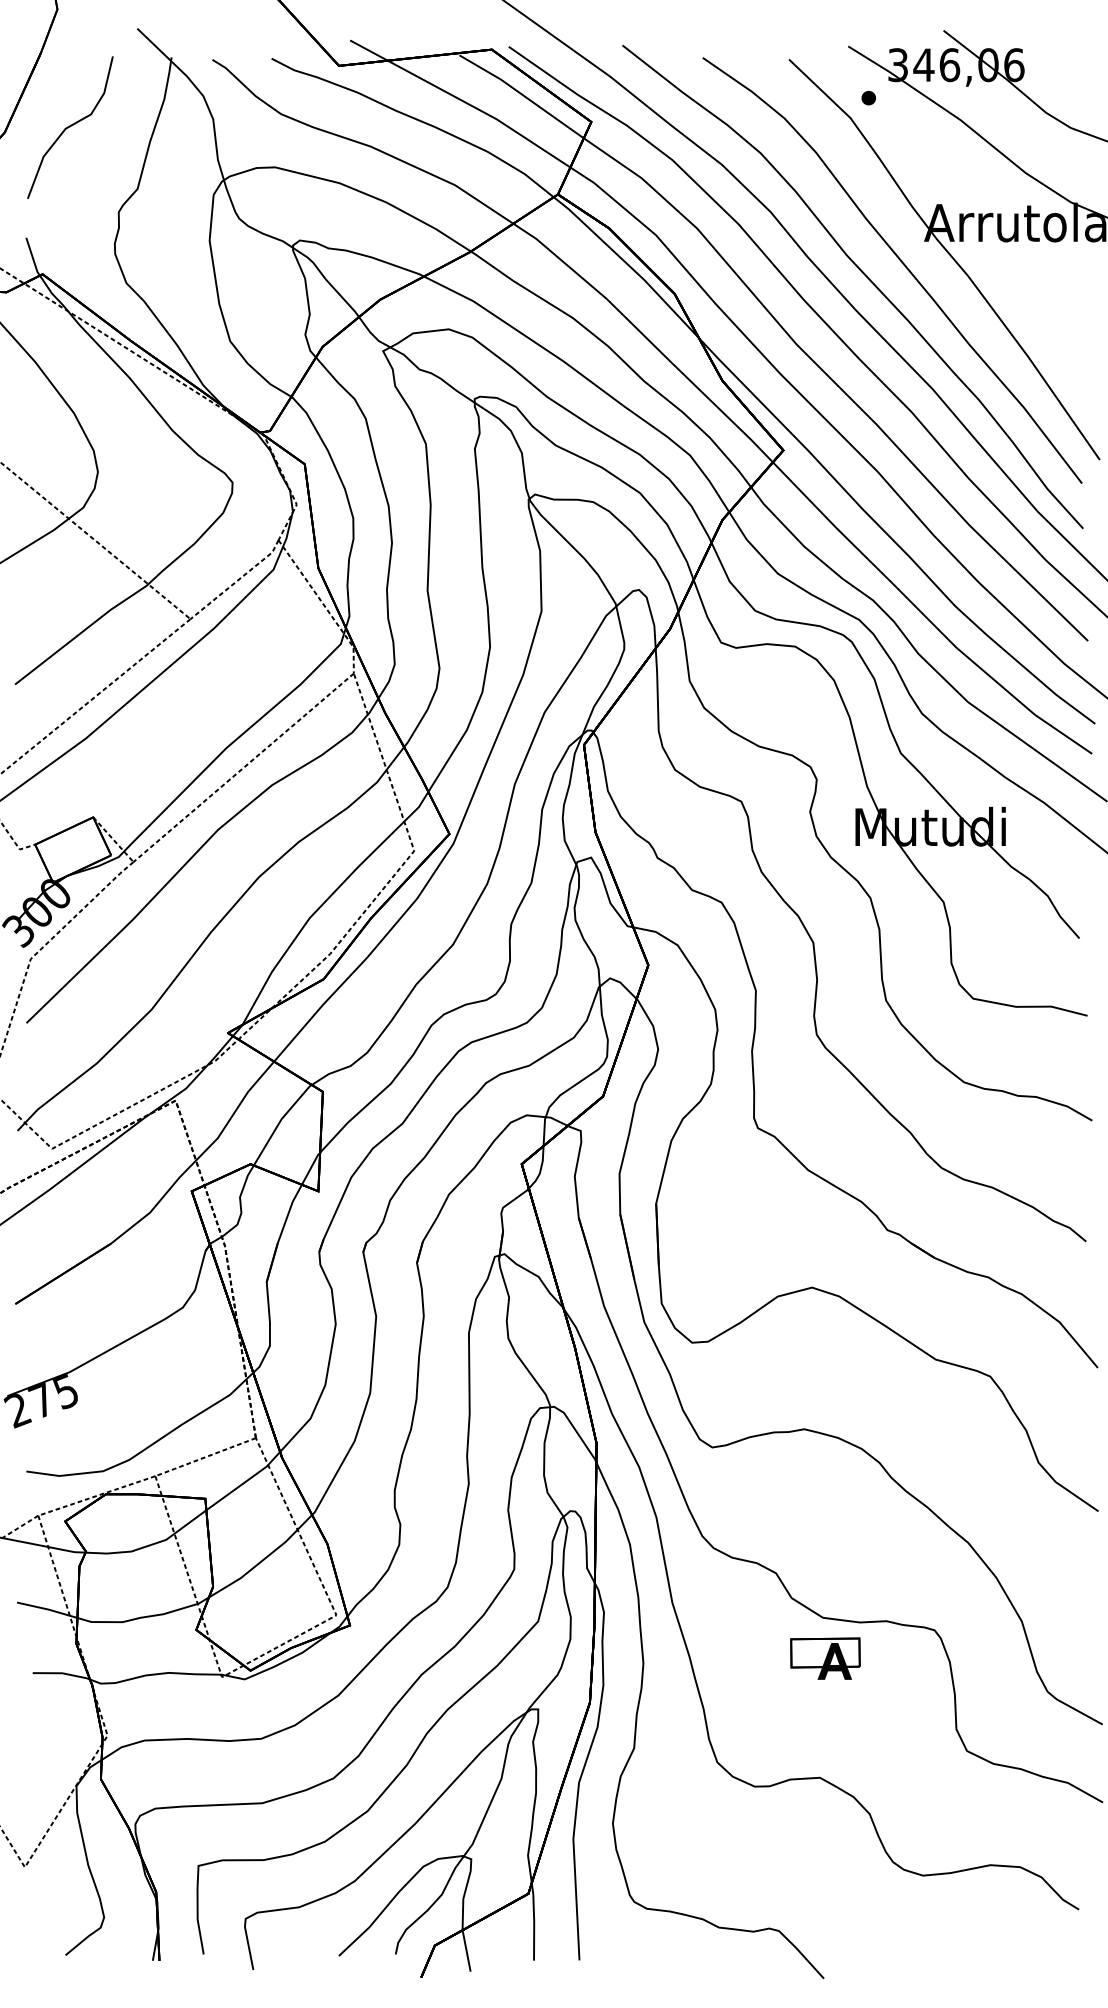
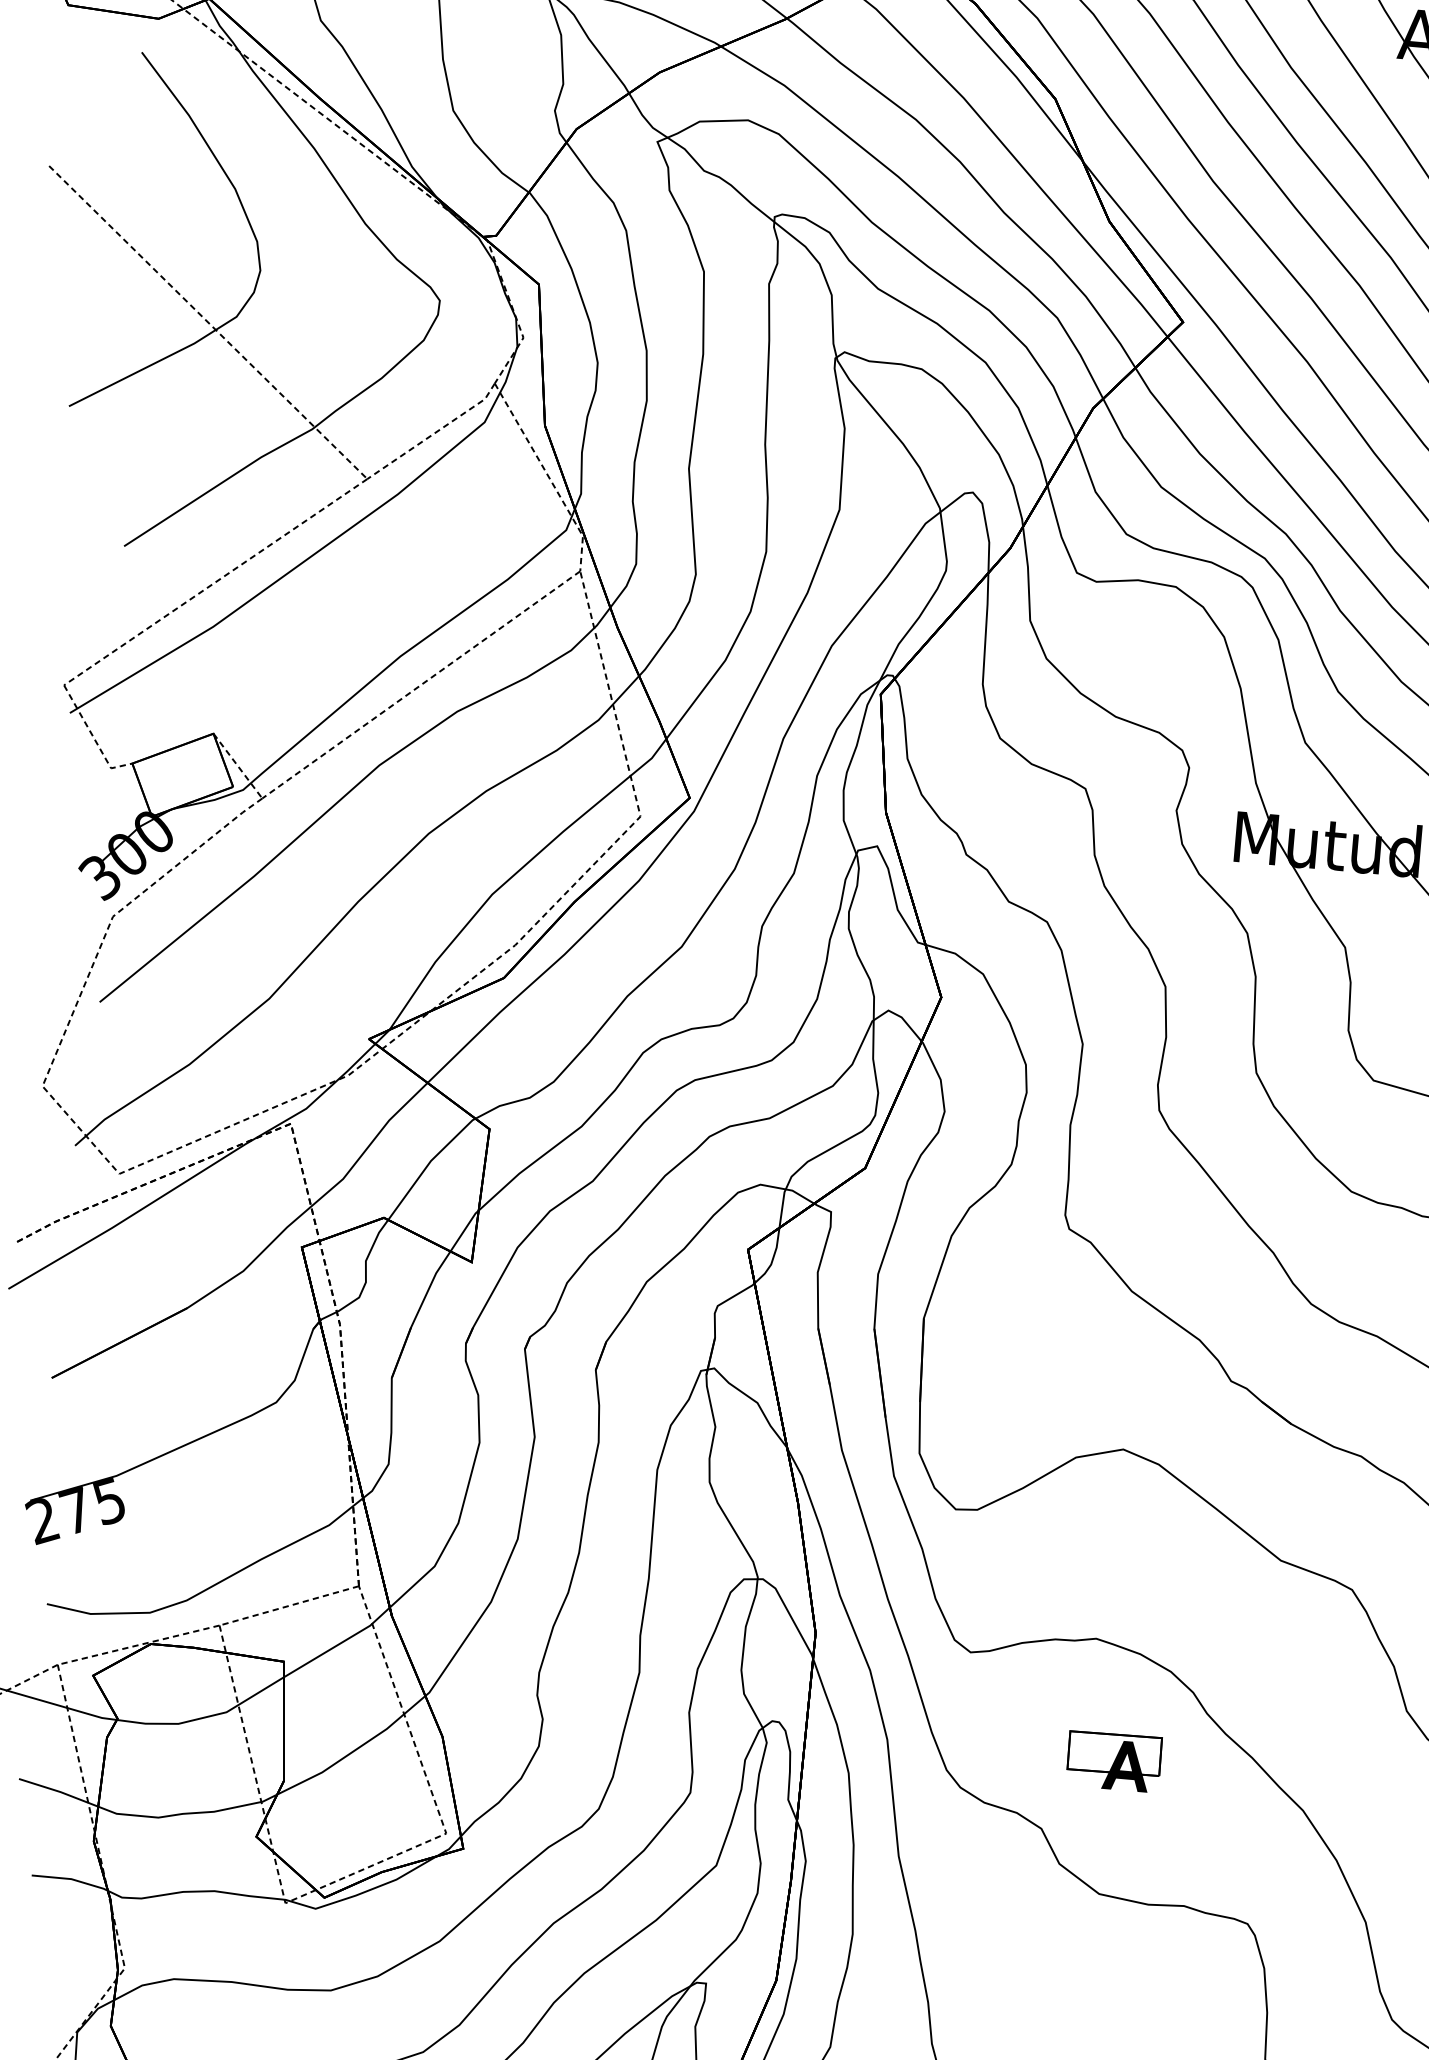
part: (825, 1658) -> (1114, 1761), moved

